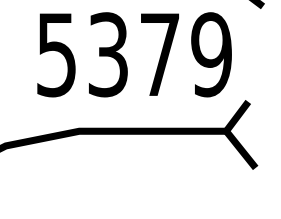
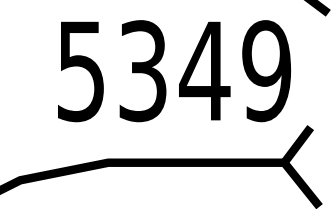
text: (159, 54) -> (204, 70), 5379 -> 5349

